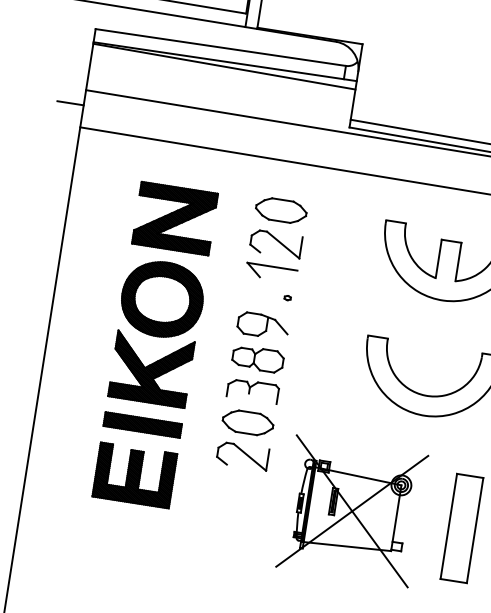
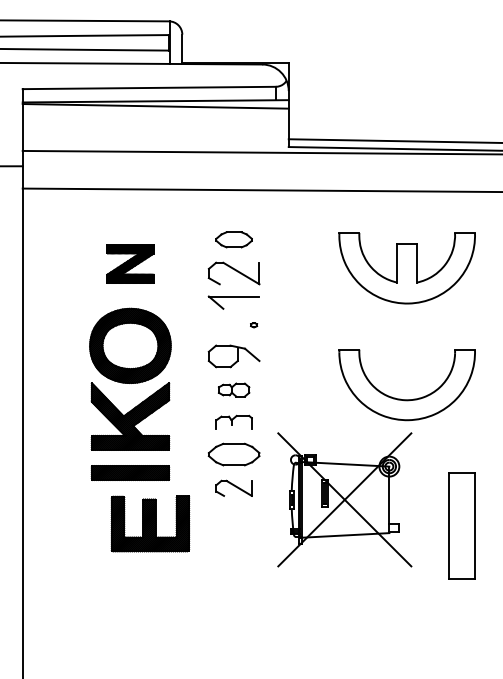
part: (280, 210) -> (233, 239), size x0.7
part: (175, 218) -> (130, 263), size x0.6
part: (257, 358) -> (233, 389), size x0.6
part: (252, 391) -> (233, 422), size x0.7
part: (242, 456) -> (233, 488), size x0.7
part: (134, 474) -> (150, 523), moved
part: (351, 510) -> (344, 499), moved

